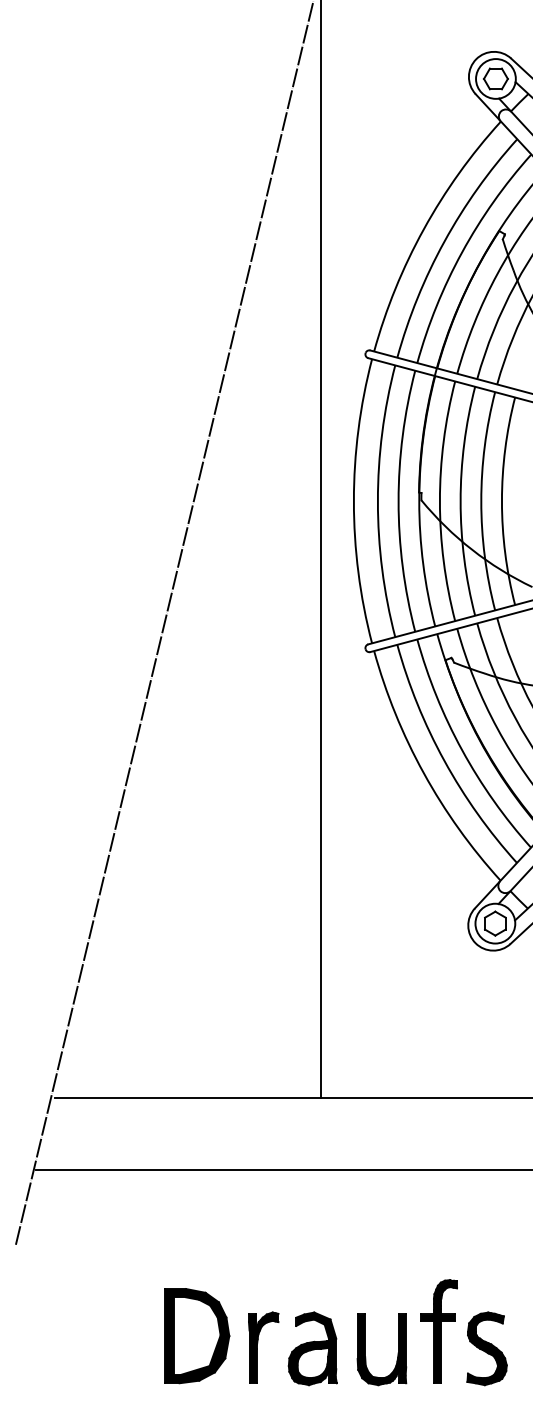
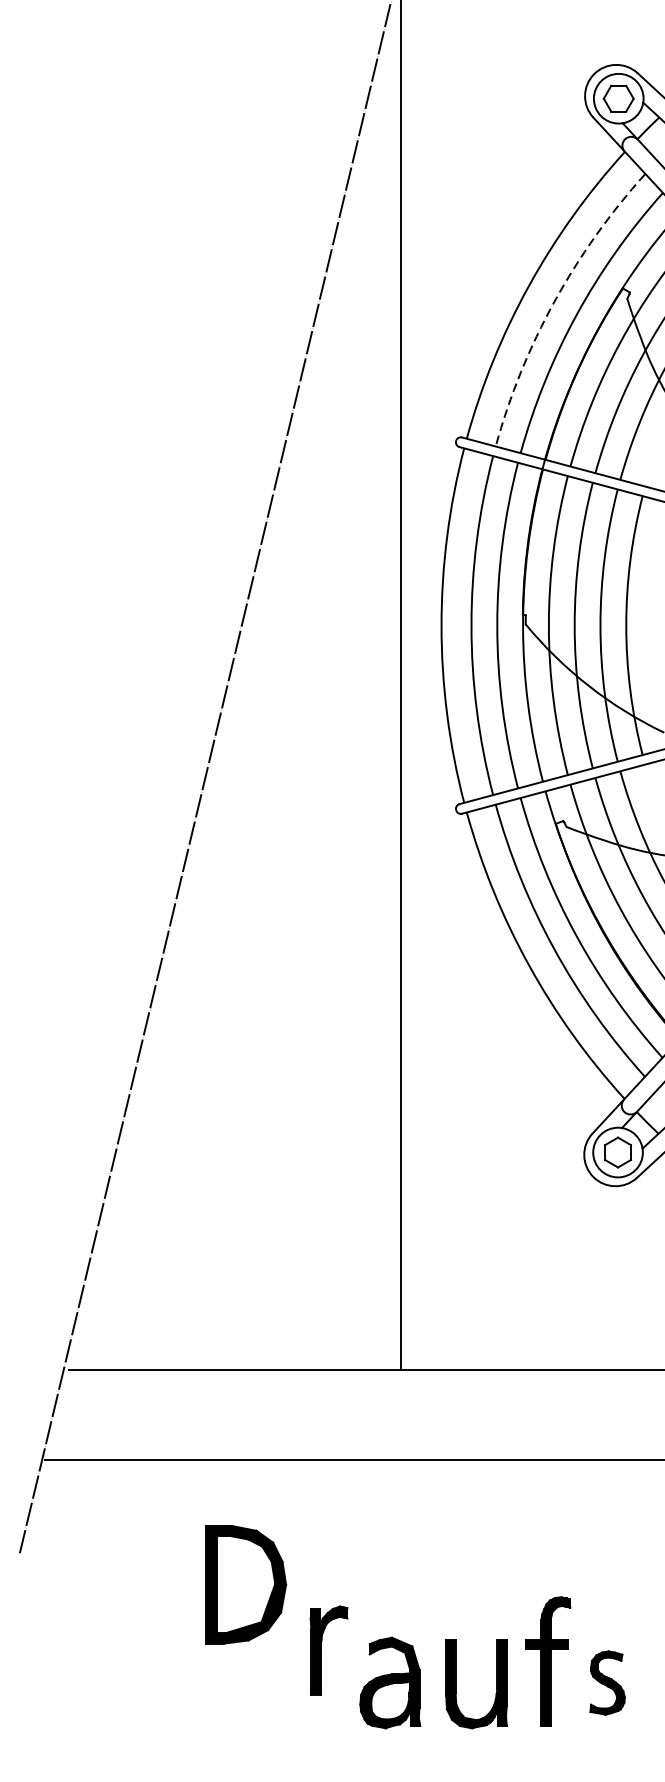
arc: (444, 241) -> (554, 301), solid -> dashed
part: (197, 1336) -> (246, 1585), moved
part: (263, 1347) -> (328, 1650), moved
part: (486, 1348) -> (606, 1682), size x0.7

